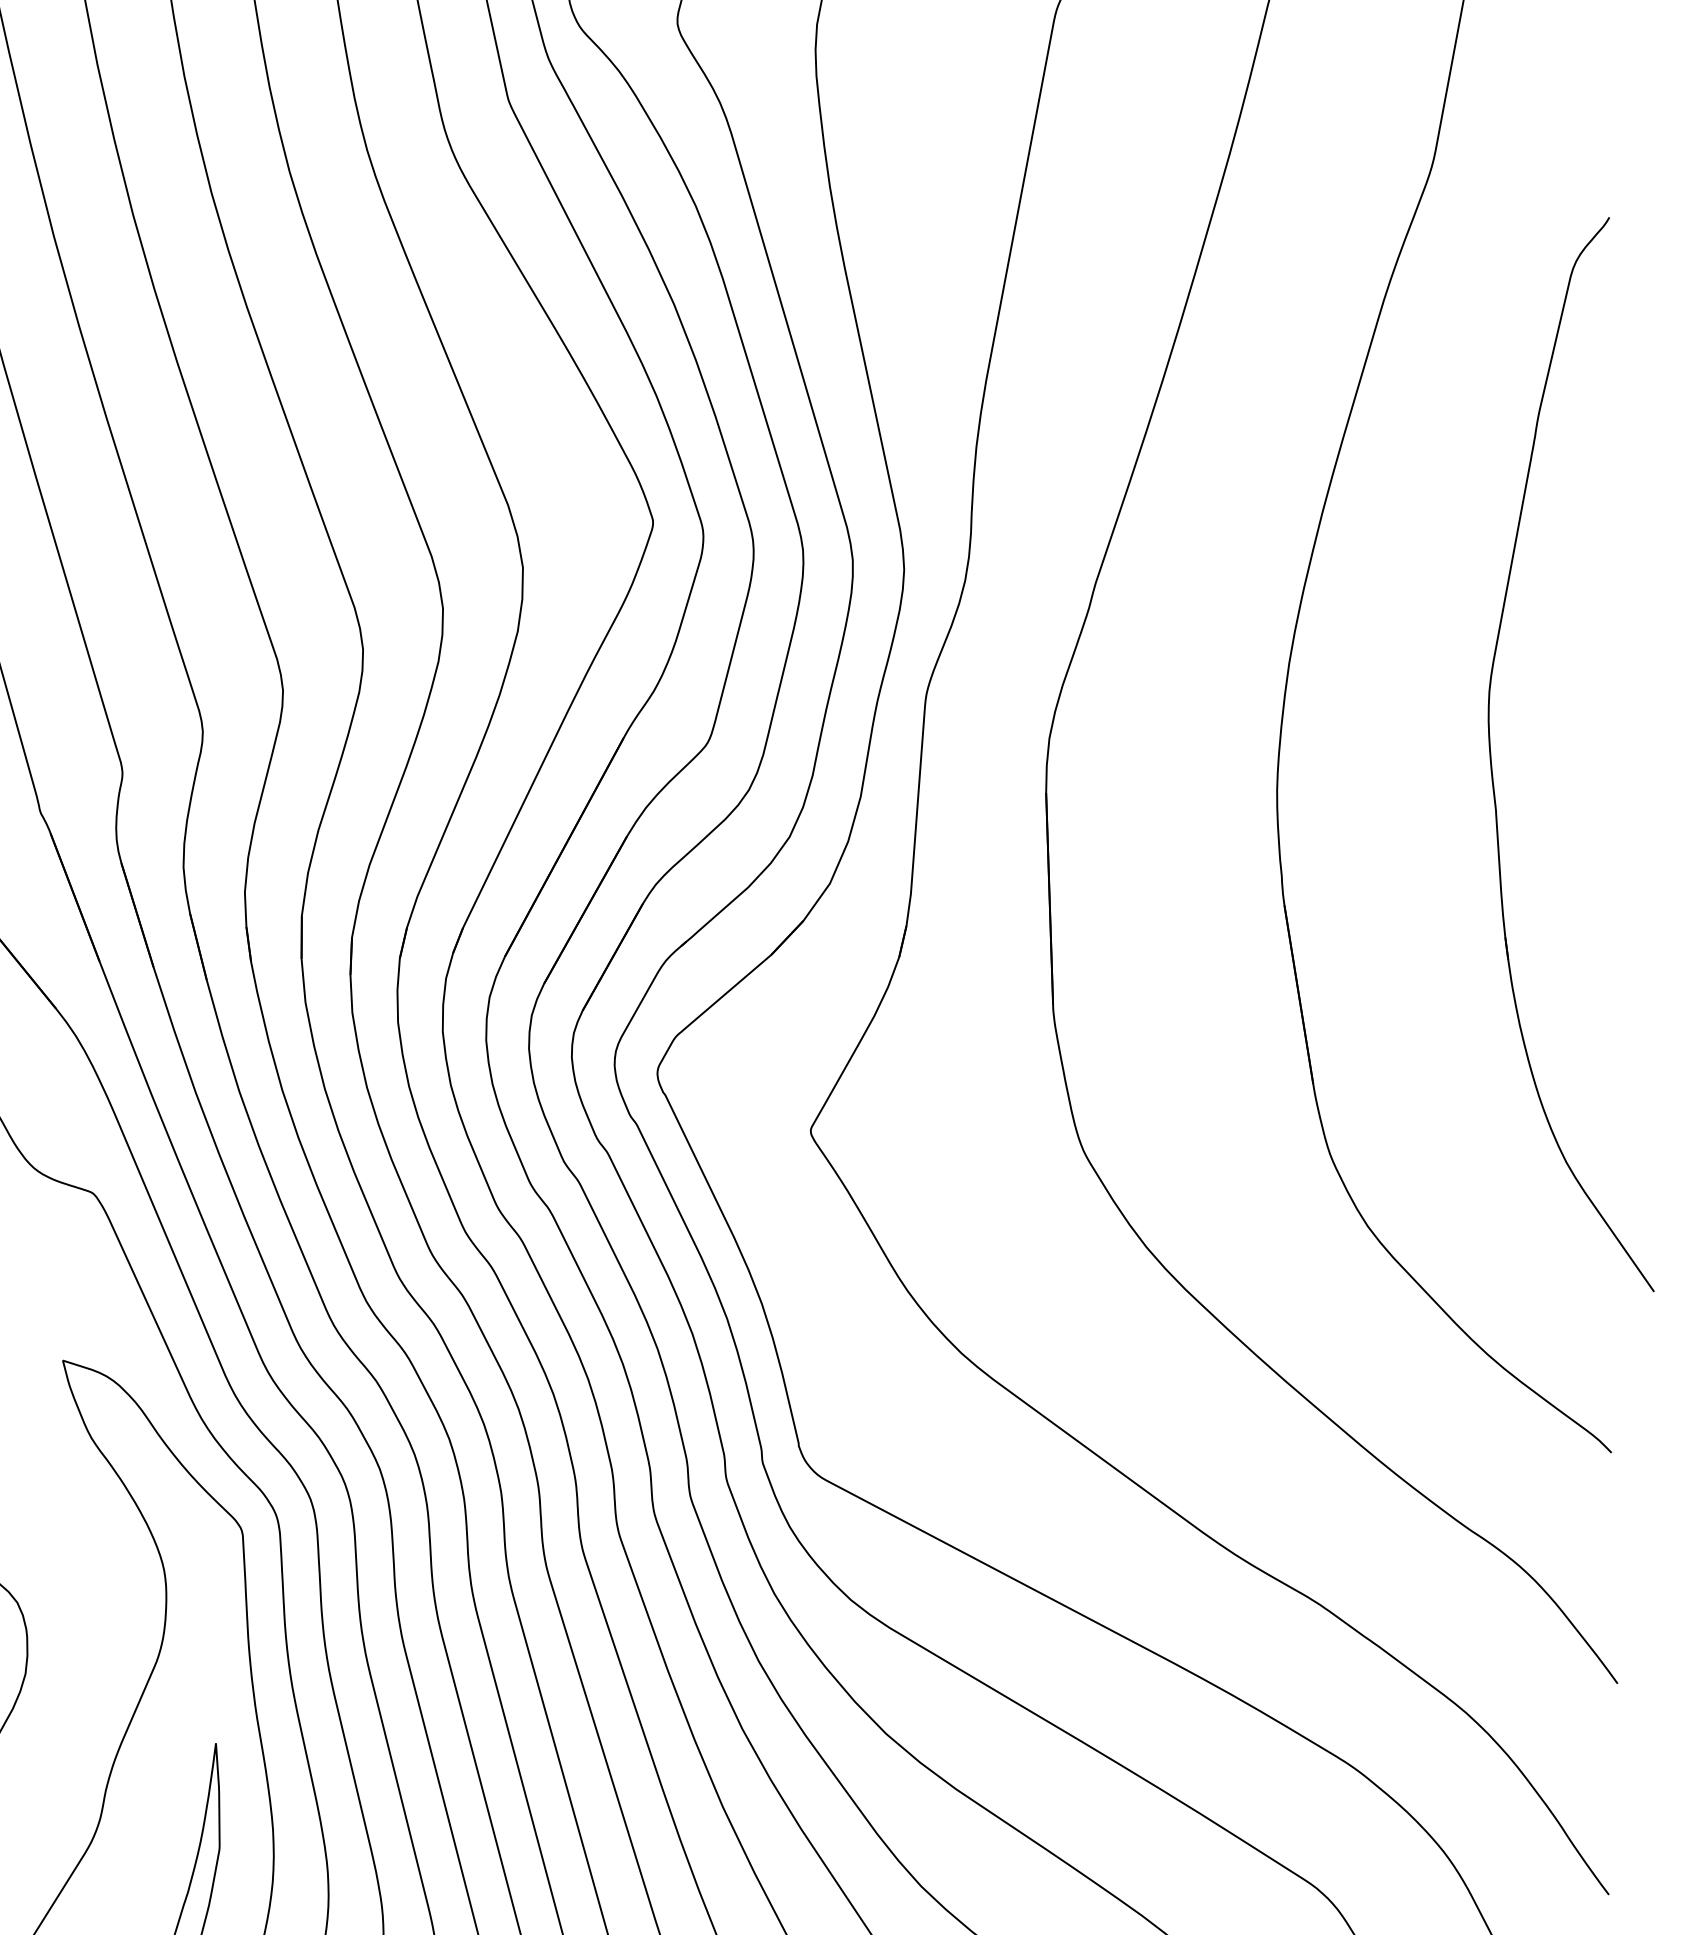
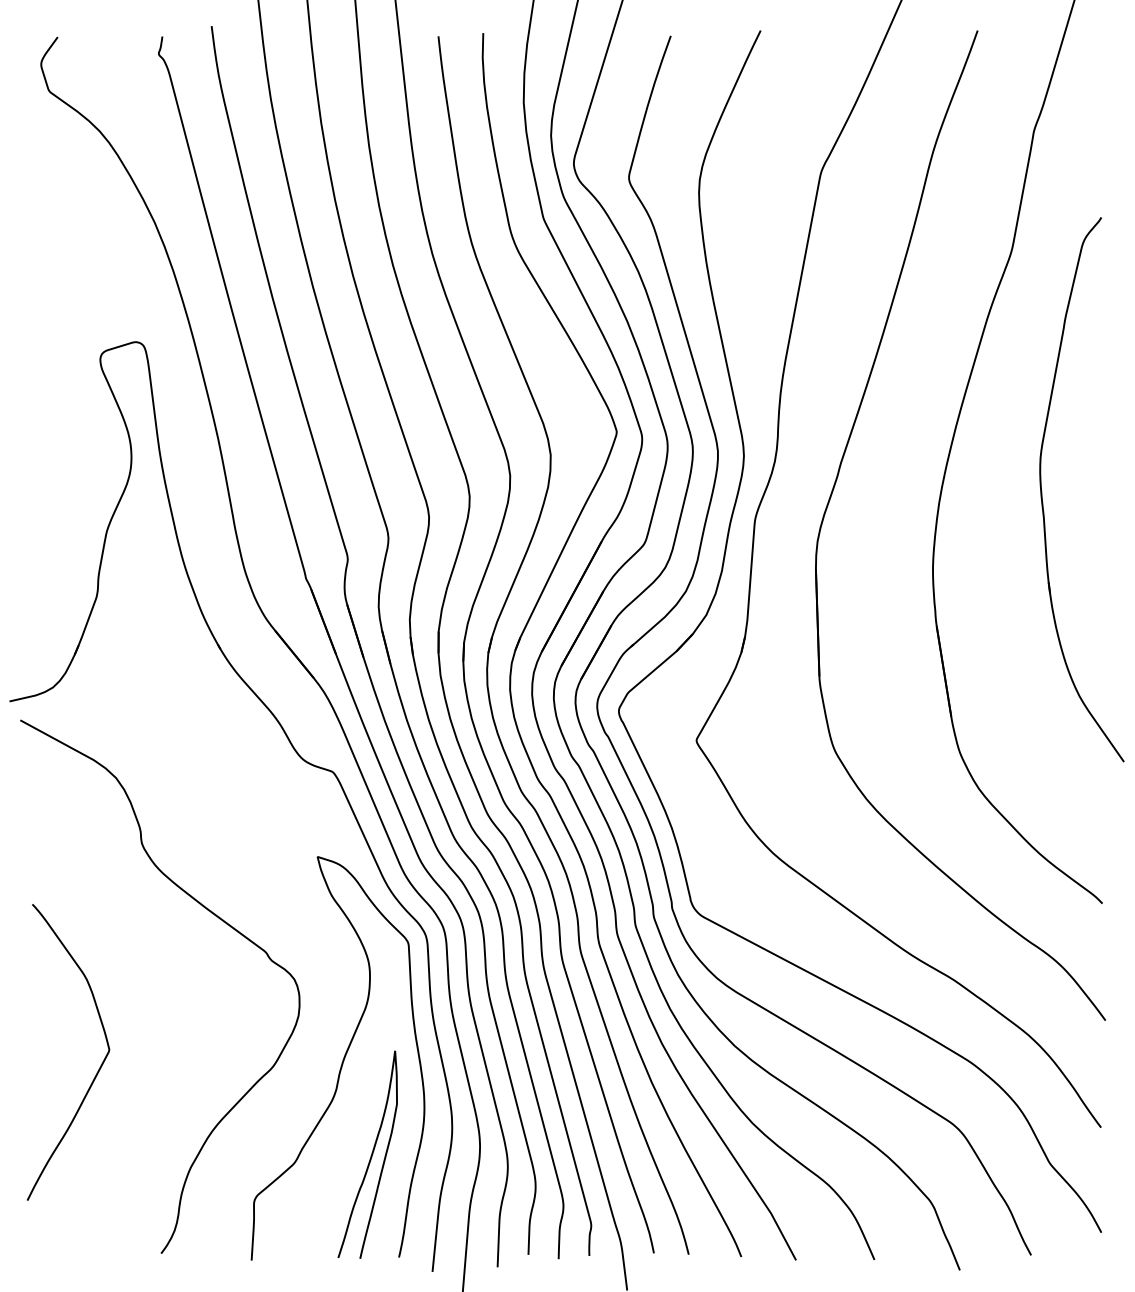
part: (1493, 758) -> (1042, 491), moved

